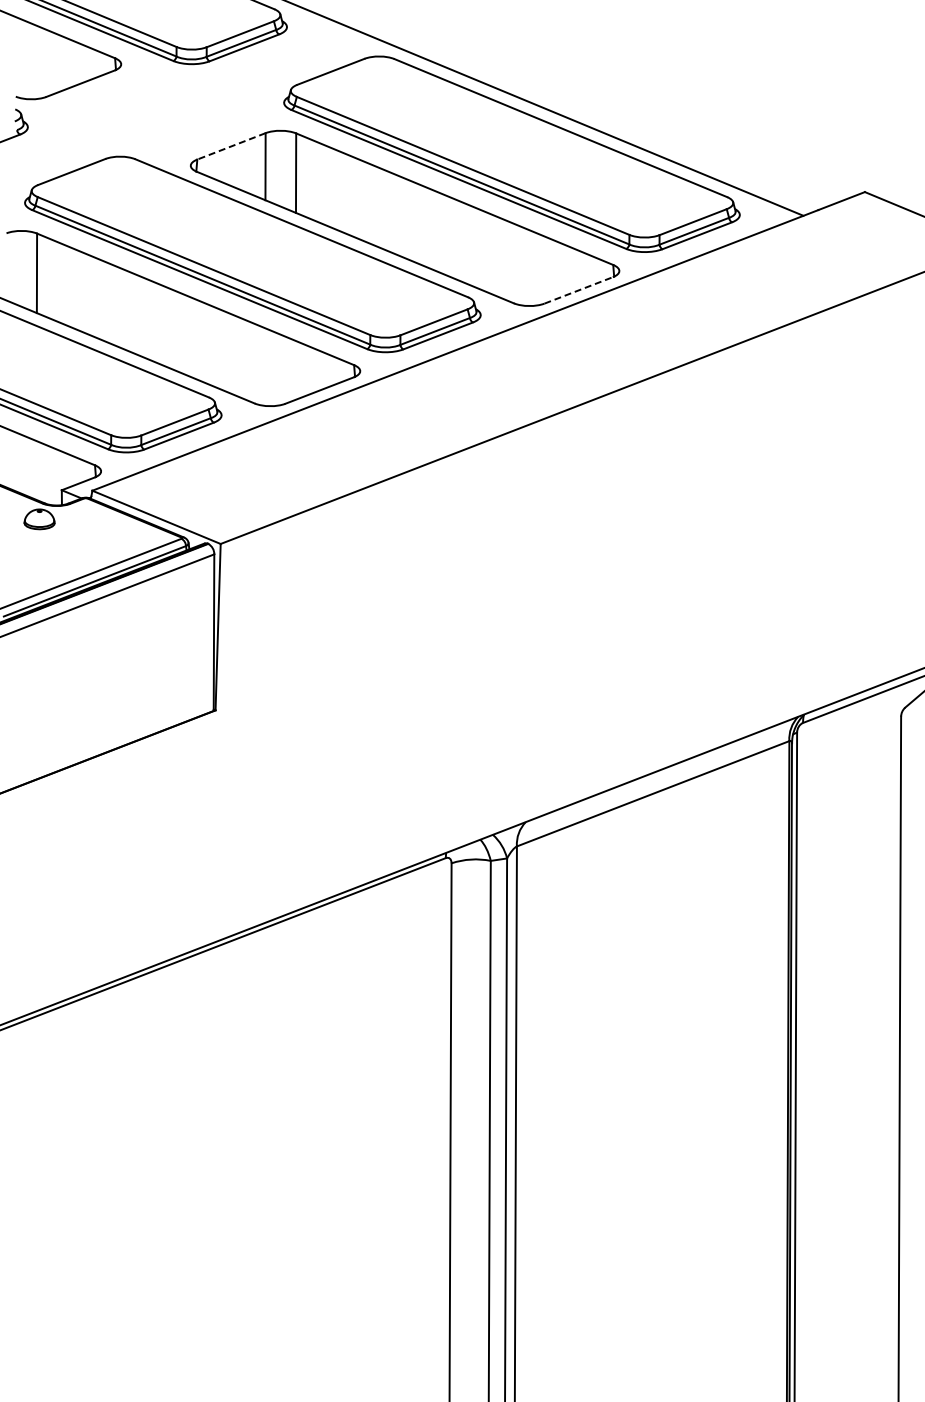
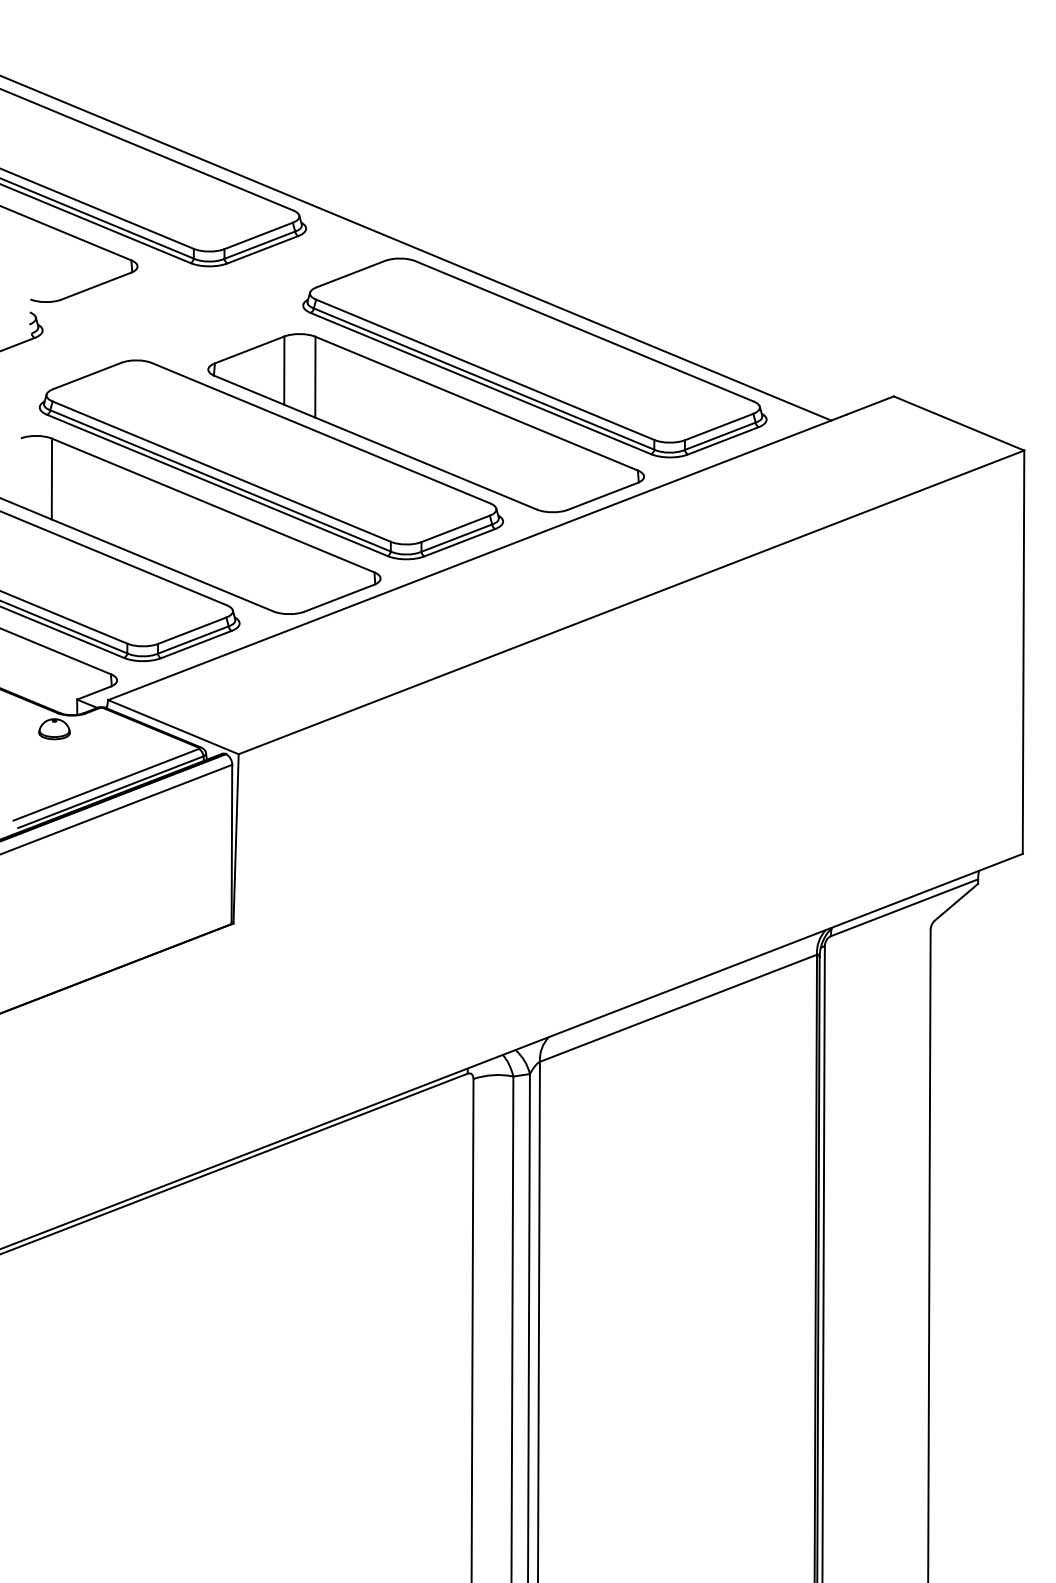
line: (231, 146) -> (249, 350), dashed -> solid
line: (579, 290) -> (603, 496), dashed -> solid

